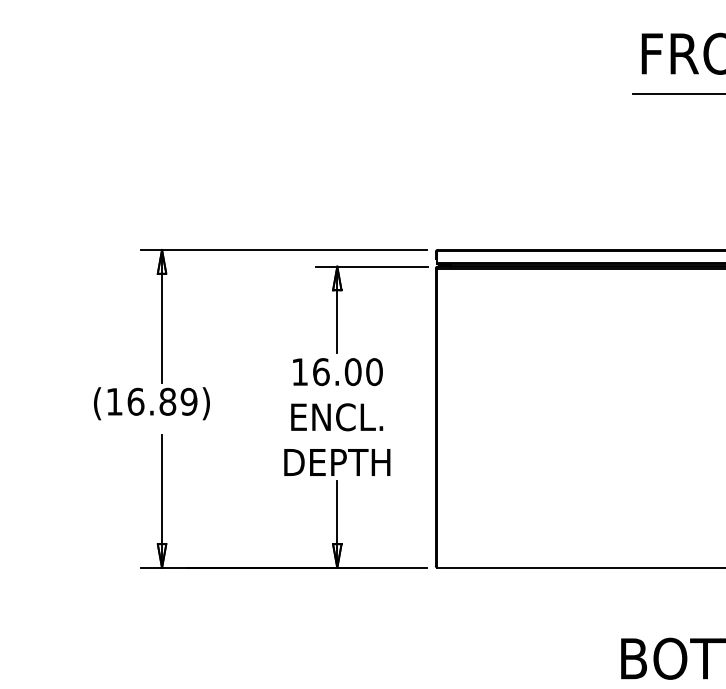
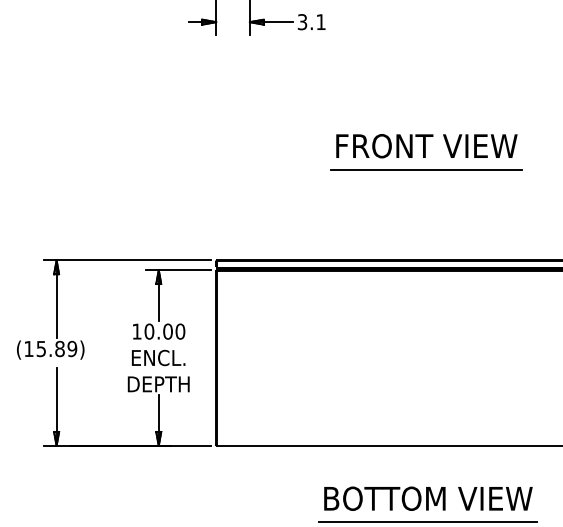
text: (321, 371) -> (149, 331), 16.00 -> 10.00
text: (136, 400) -> (41, 348), (16.89) -> (15.89)

